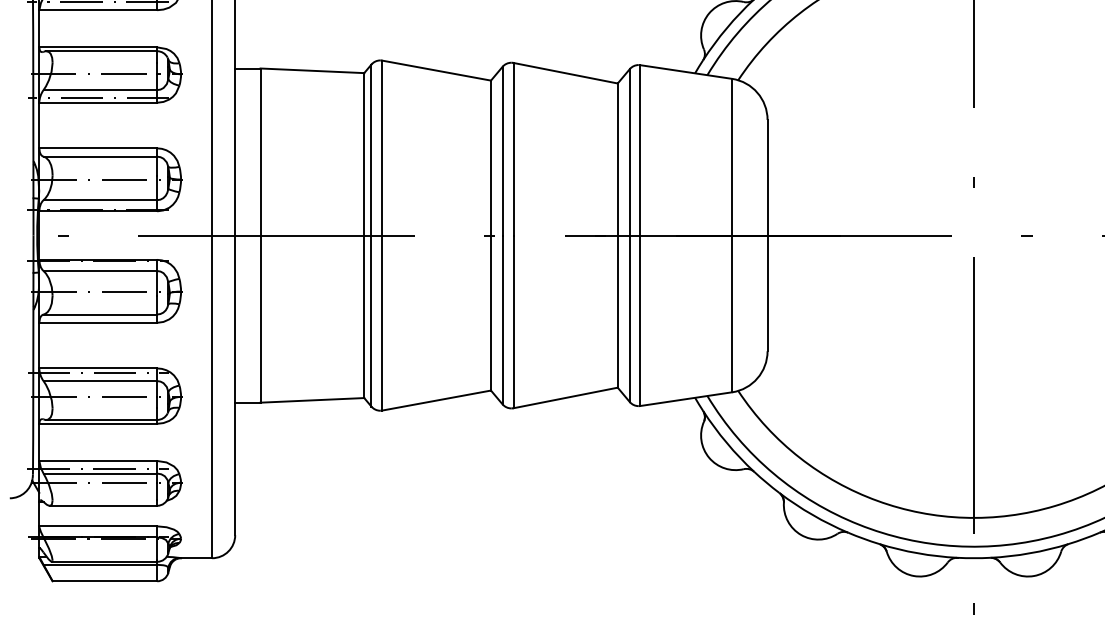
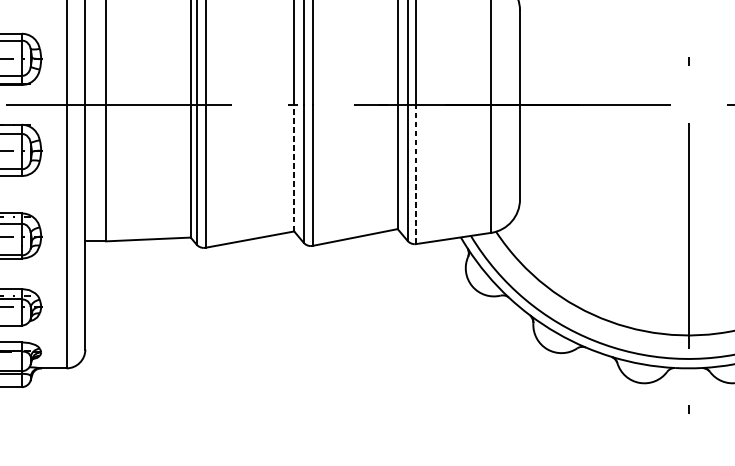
line: (491, 312) -> (294, 167), solid -> dashed
line: (640, 320) -> (416, 174), solid -> dashed

